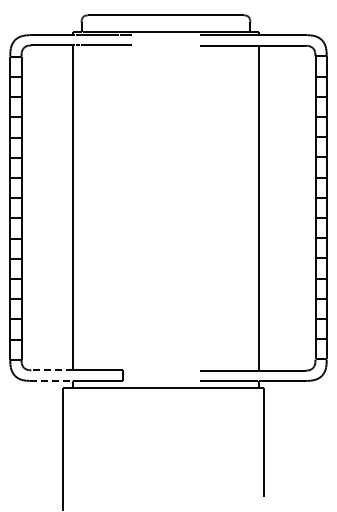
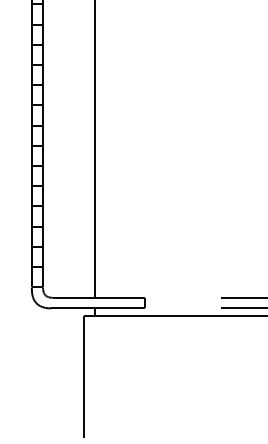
line: (52, 370) -> (74, 298), dashed -> solid
line: (51, 380) -> (73, 308), dashed -> solid

